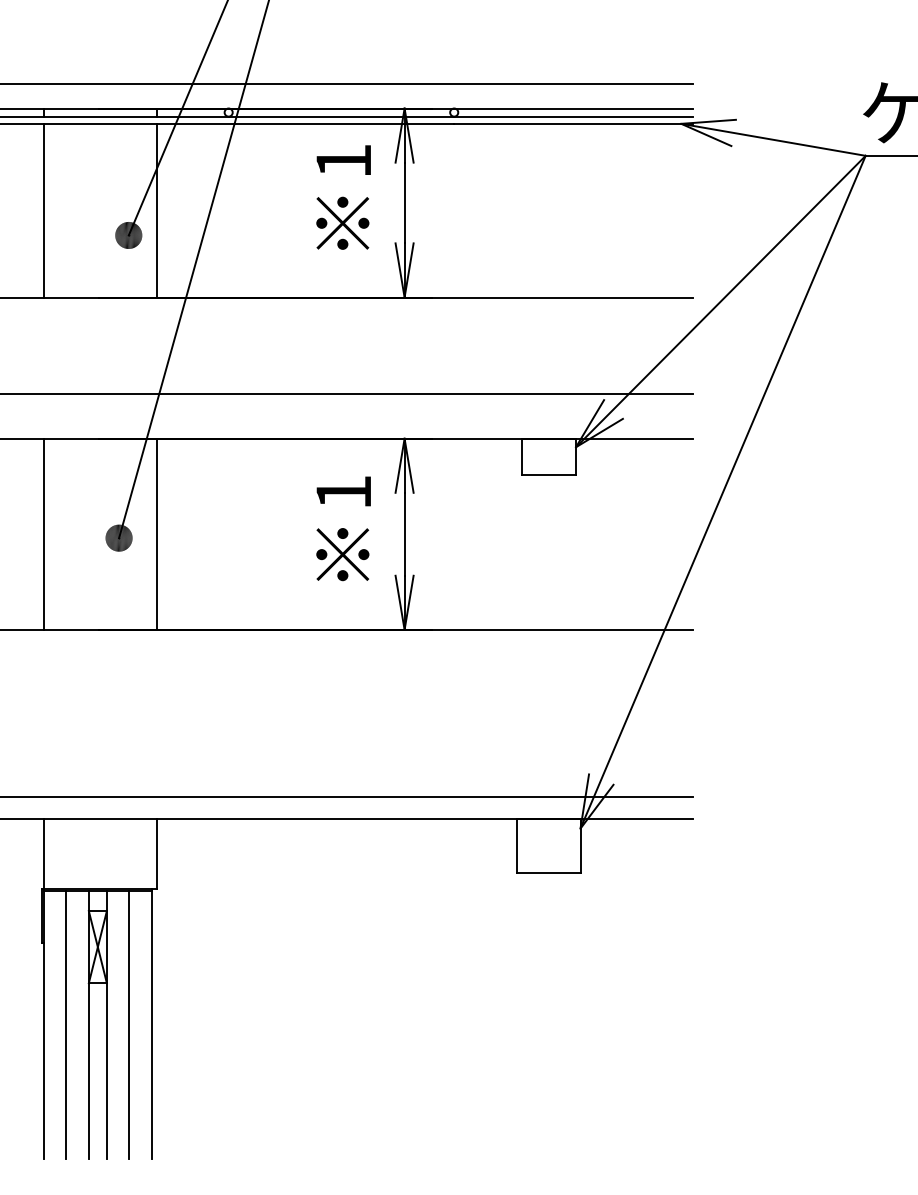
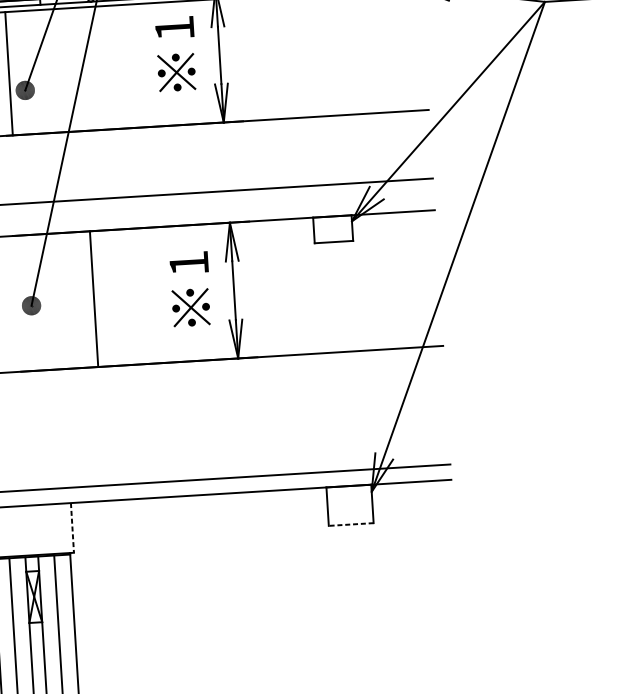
line: (157, 210) -> (9, 73), moved
line: (157, 533) -> (94, 298), moved
line: (157, 854) -> (72, 528), solid -> dashed
line: (548, 872) -> (350, 524), solid -> dashed

